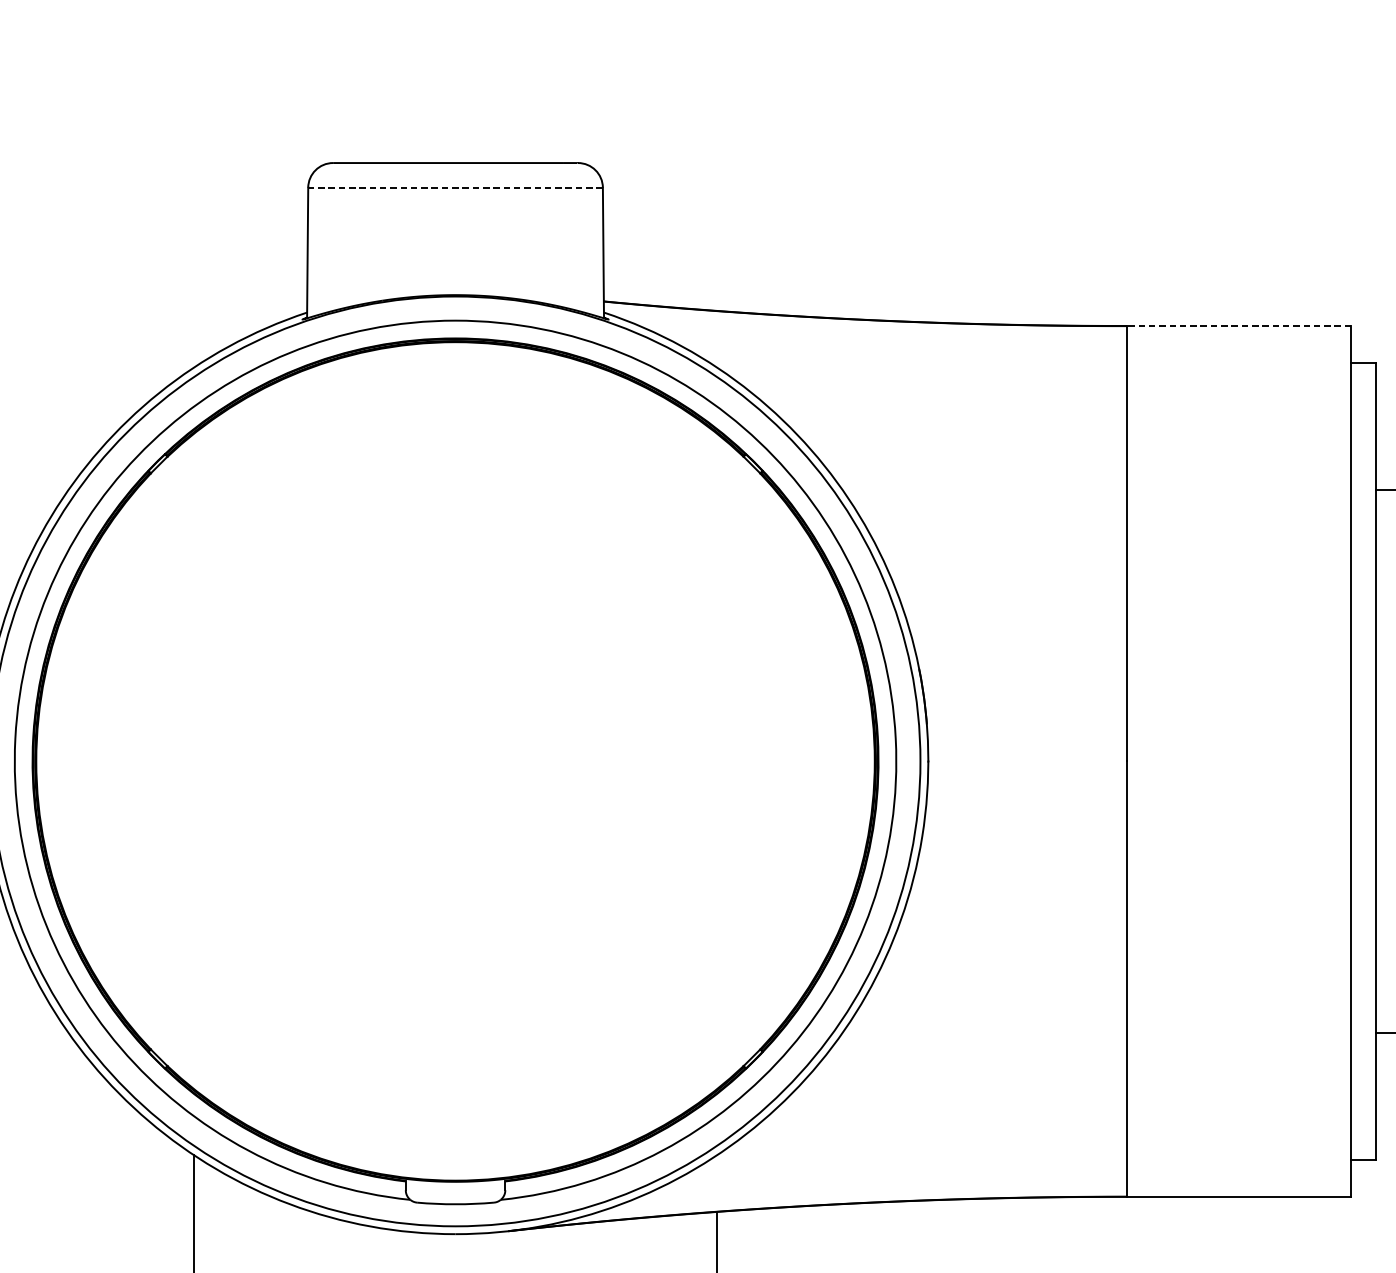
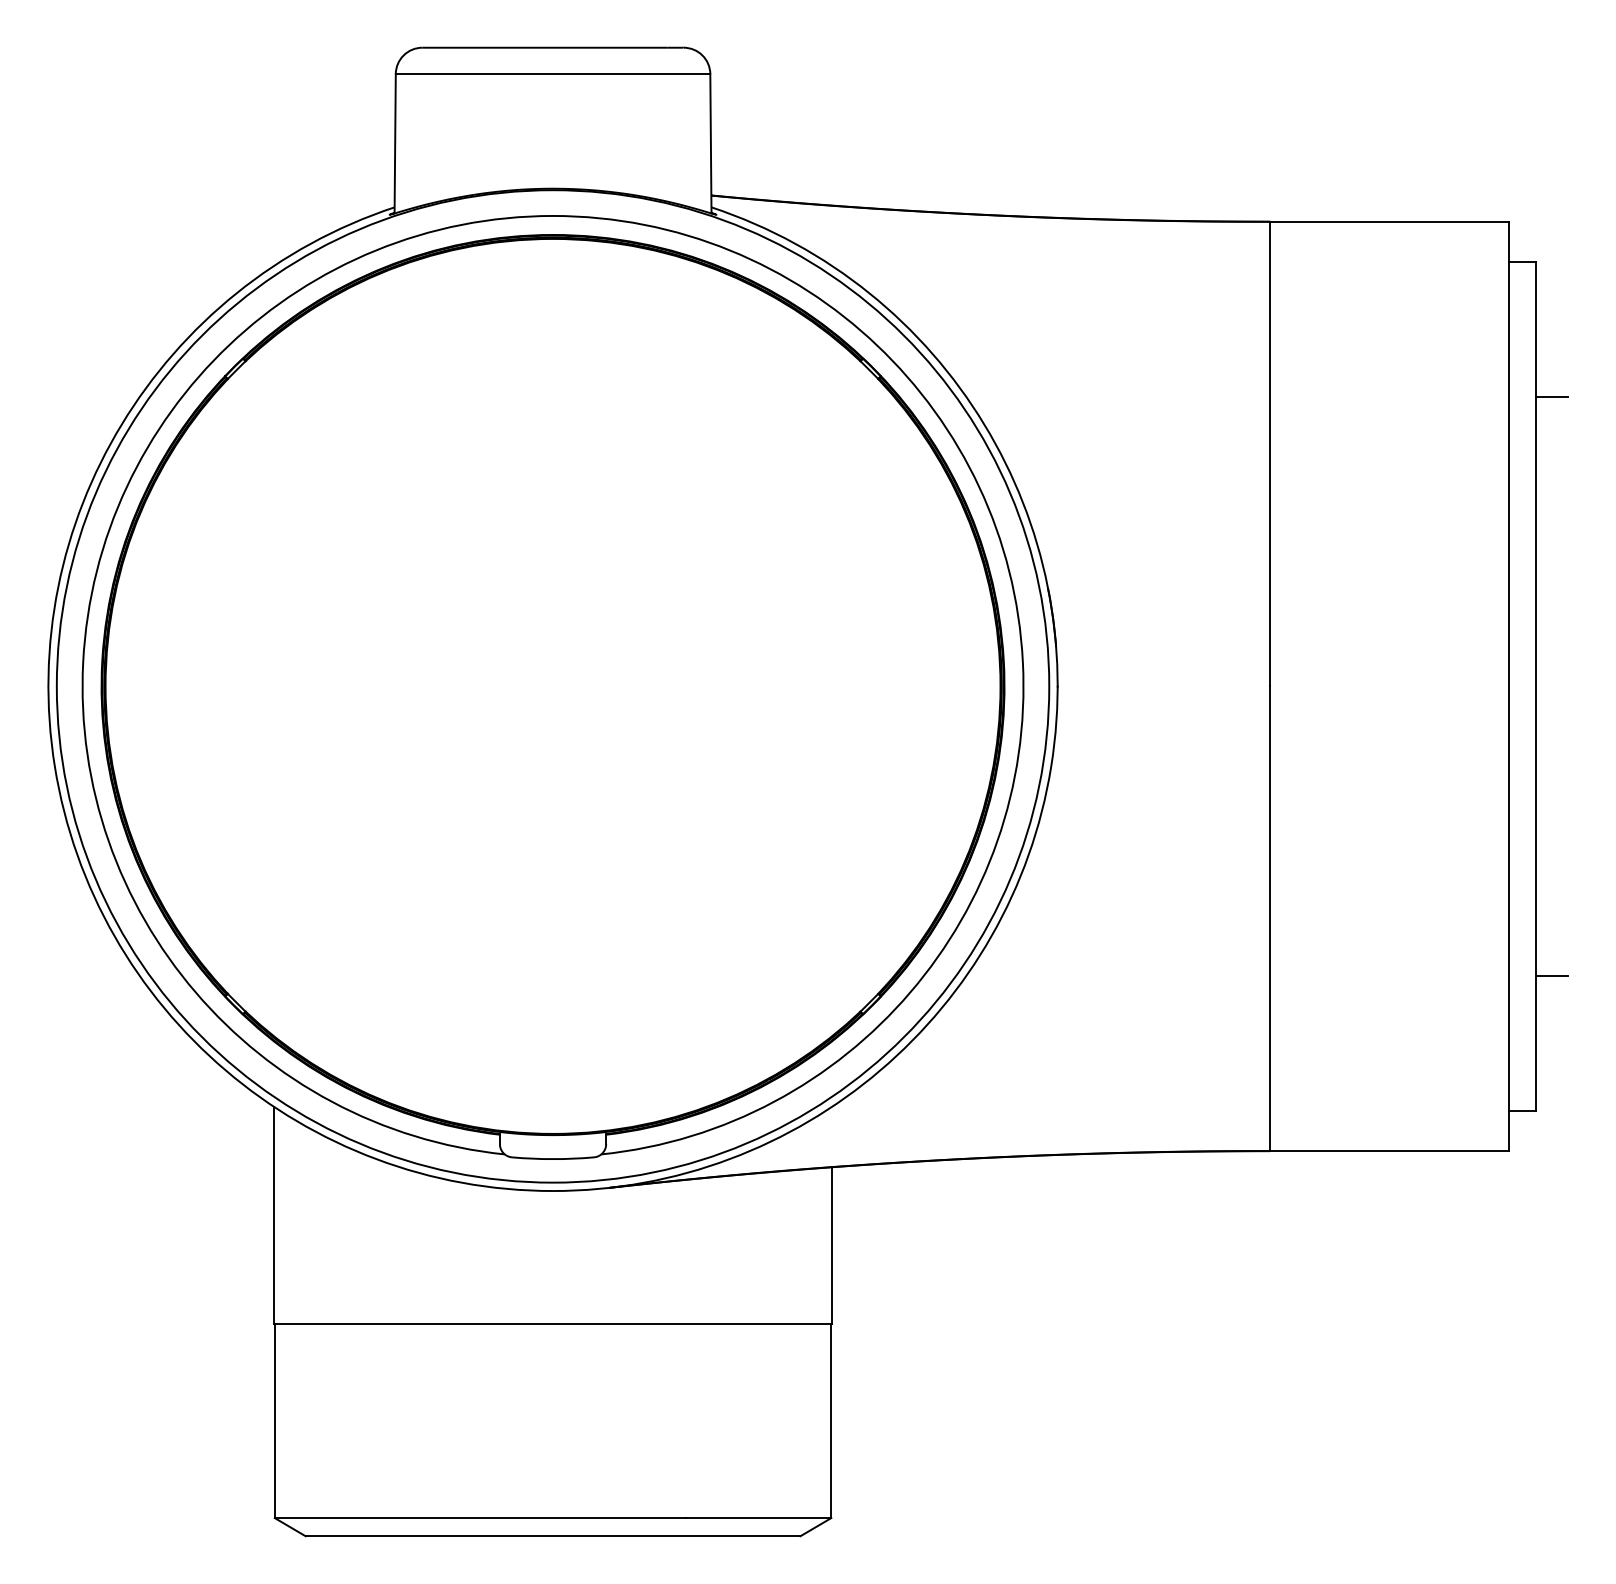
line: (455, 188) -> (552, 74), dashed -> solid
line: (1239, 325) -> (1389, 221), dashed -> solid

